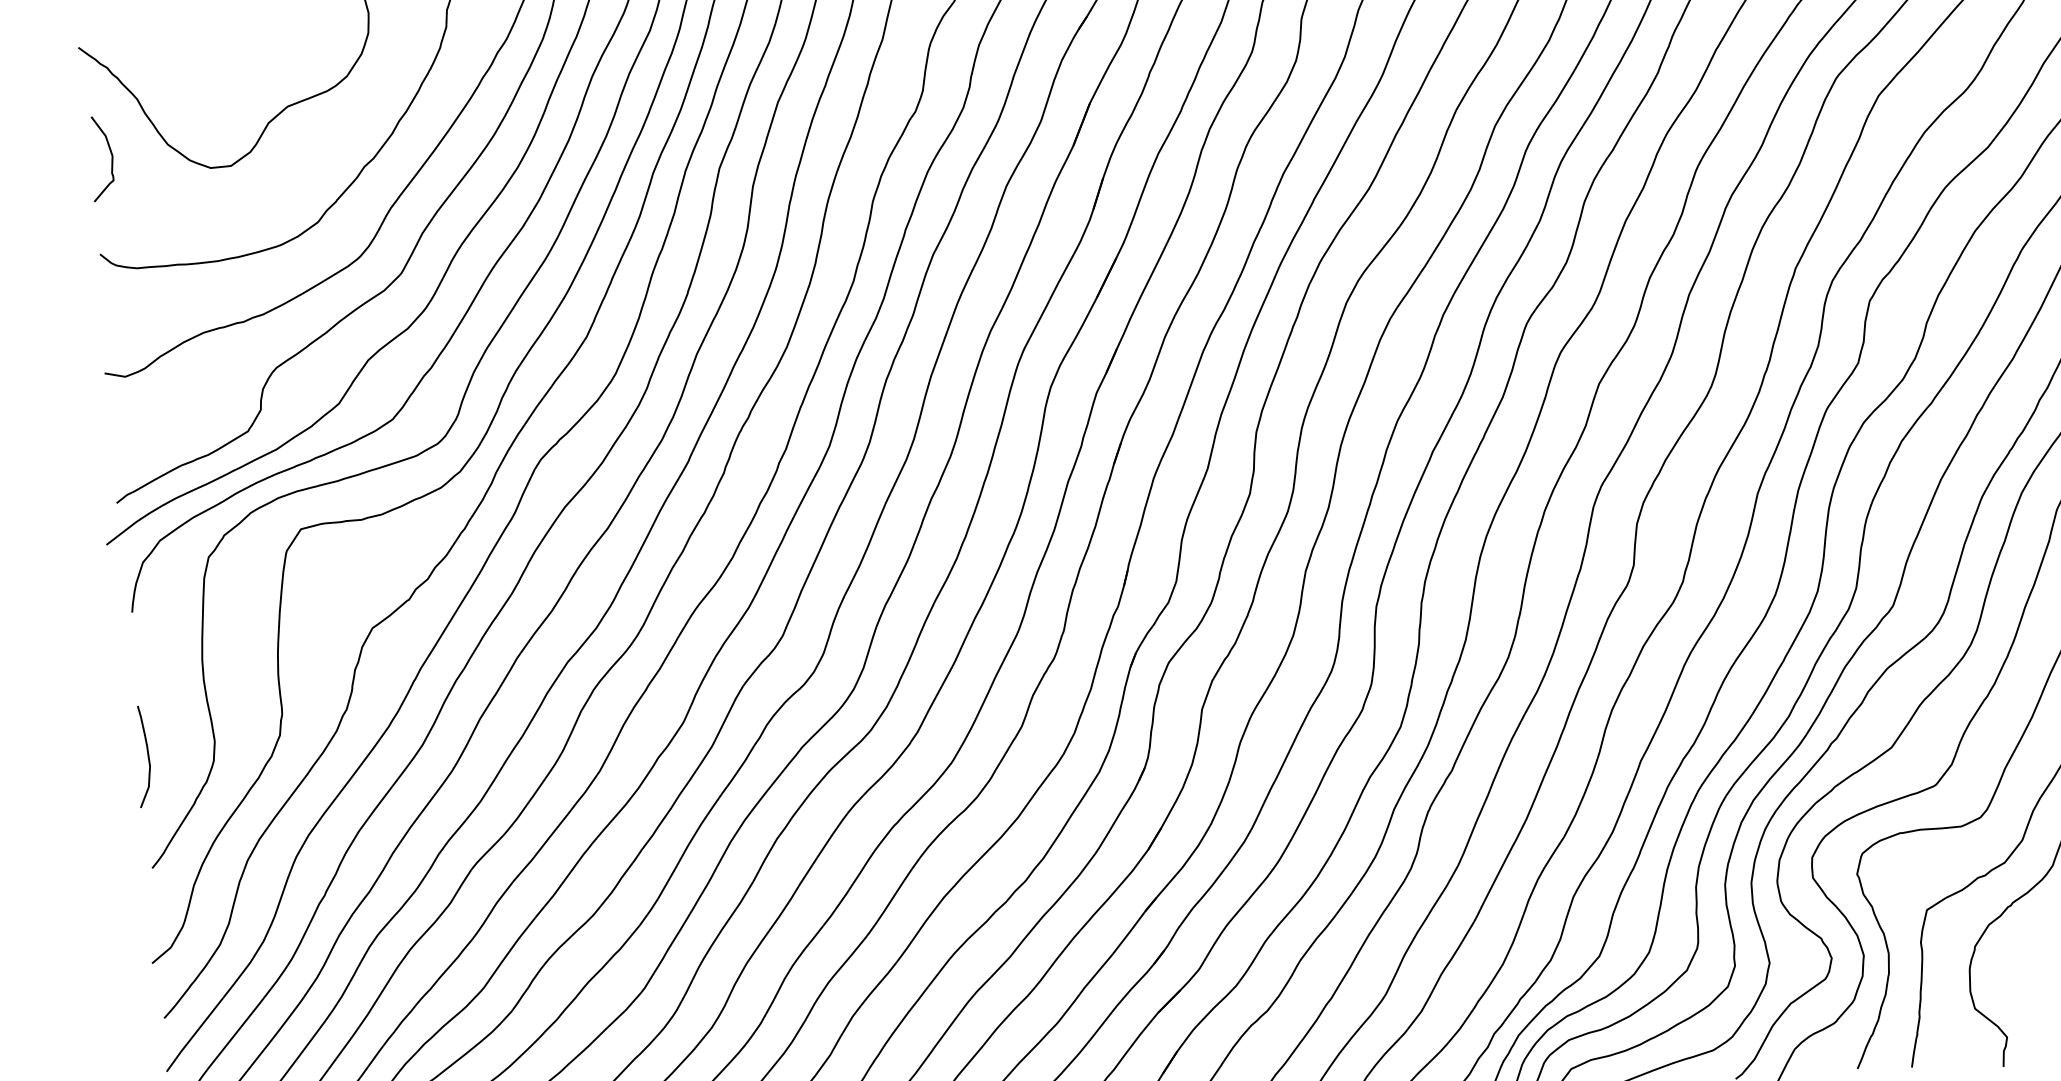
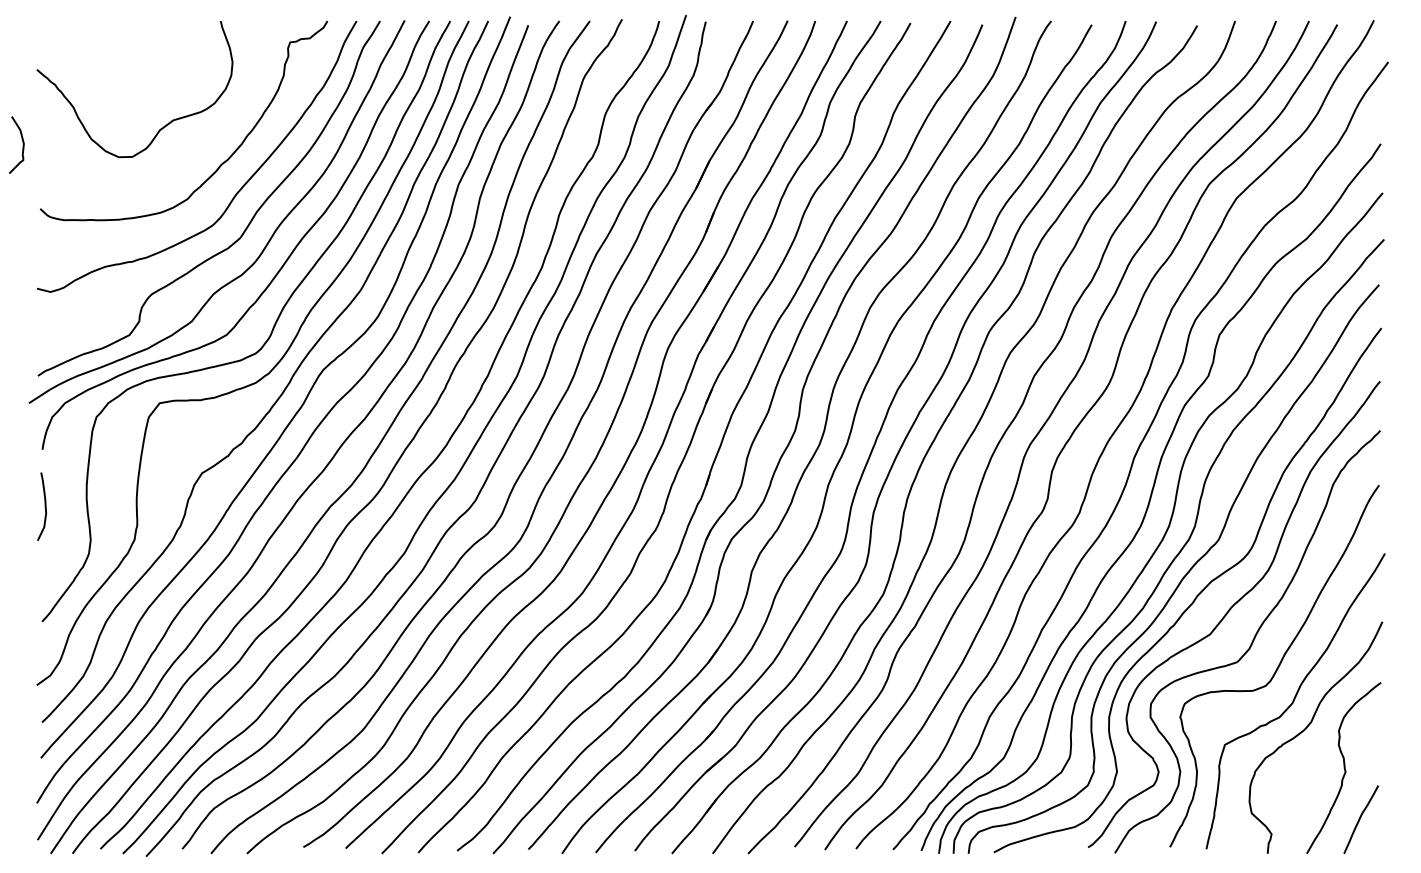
curve: (110, 155) -> (22, 143), moved
curve: (146, 756) -> (44, 506), moved

